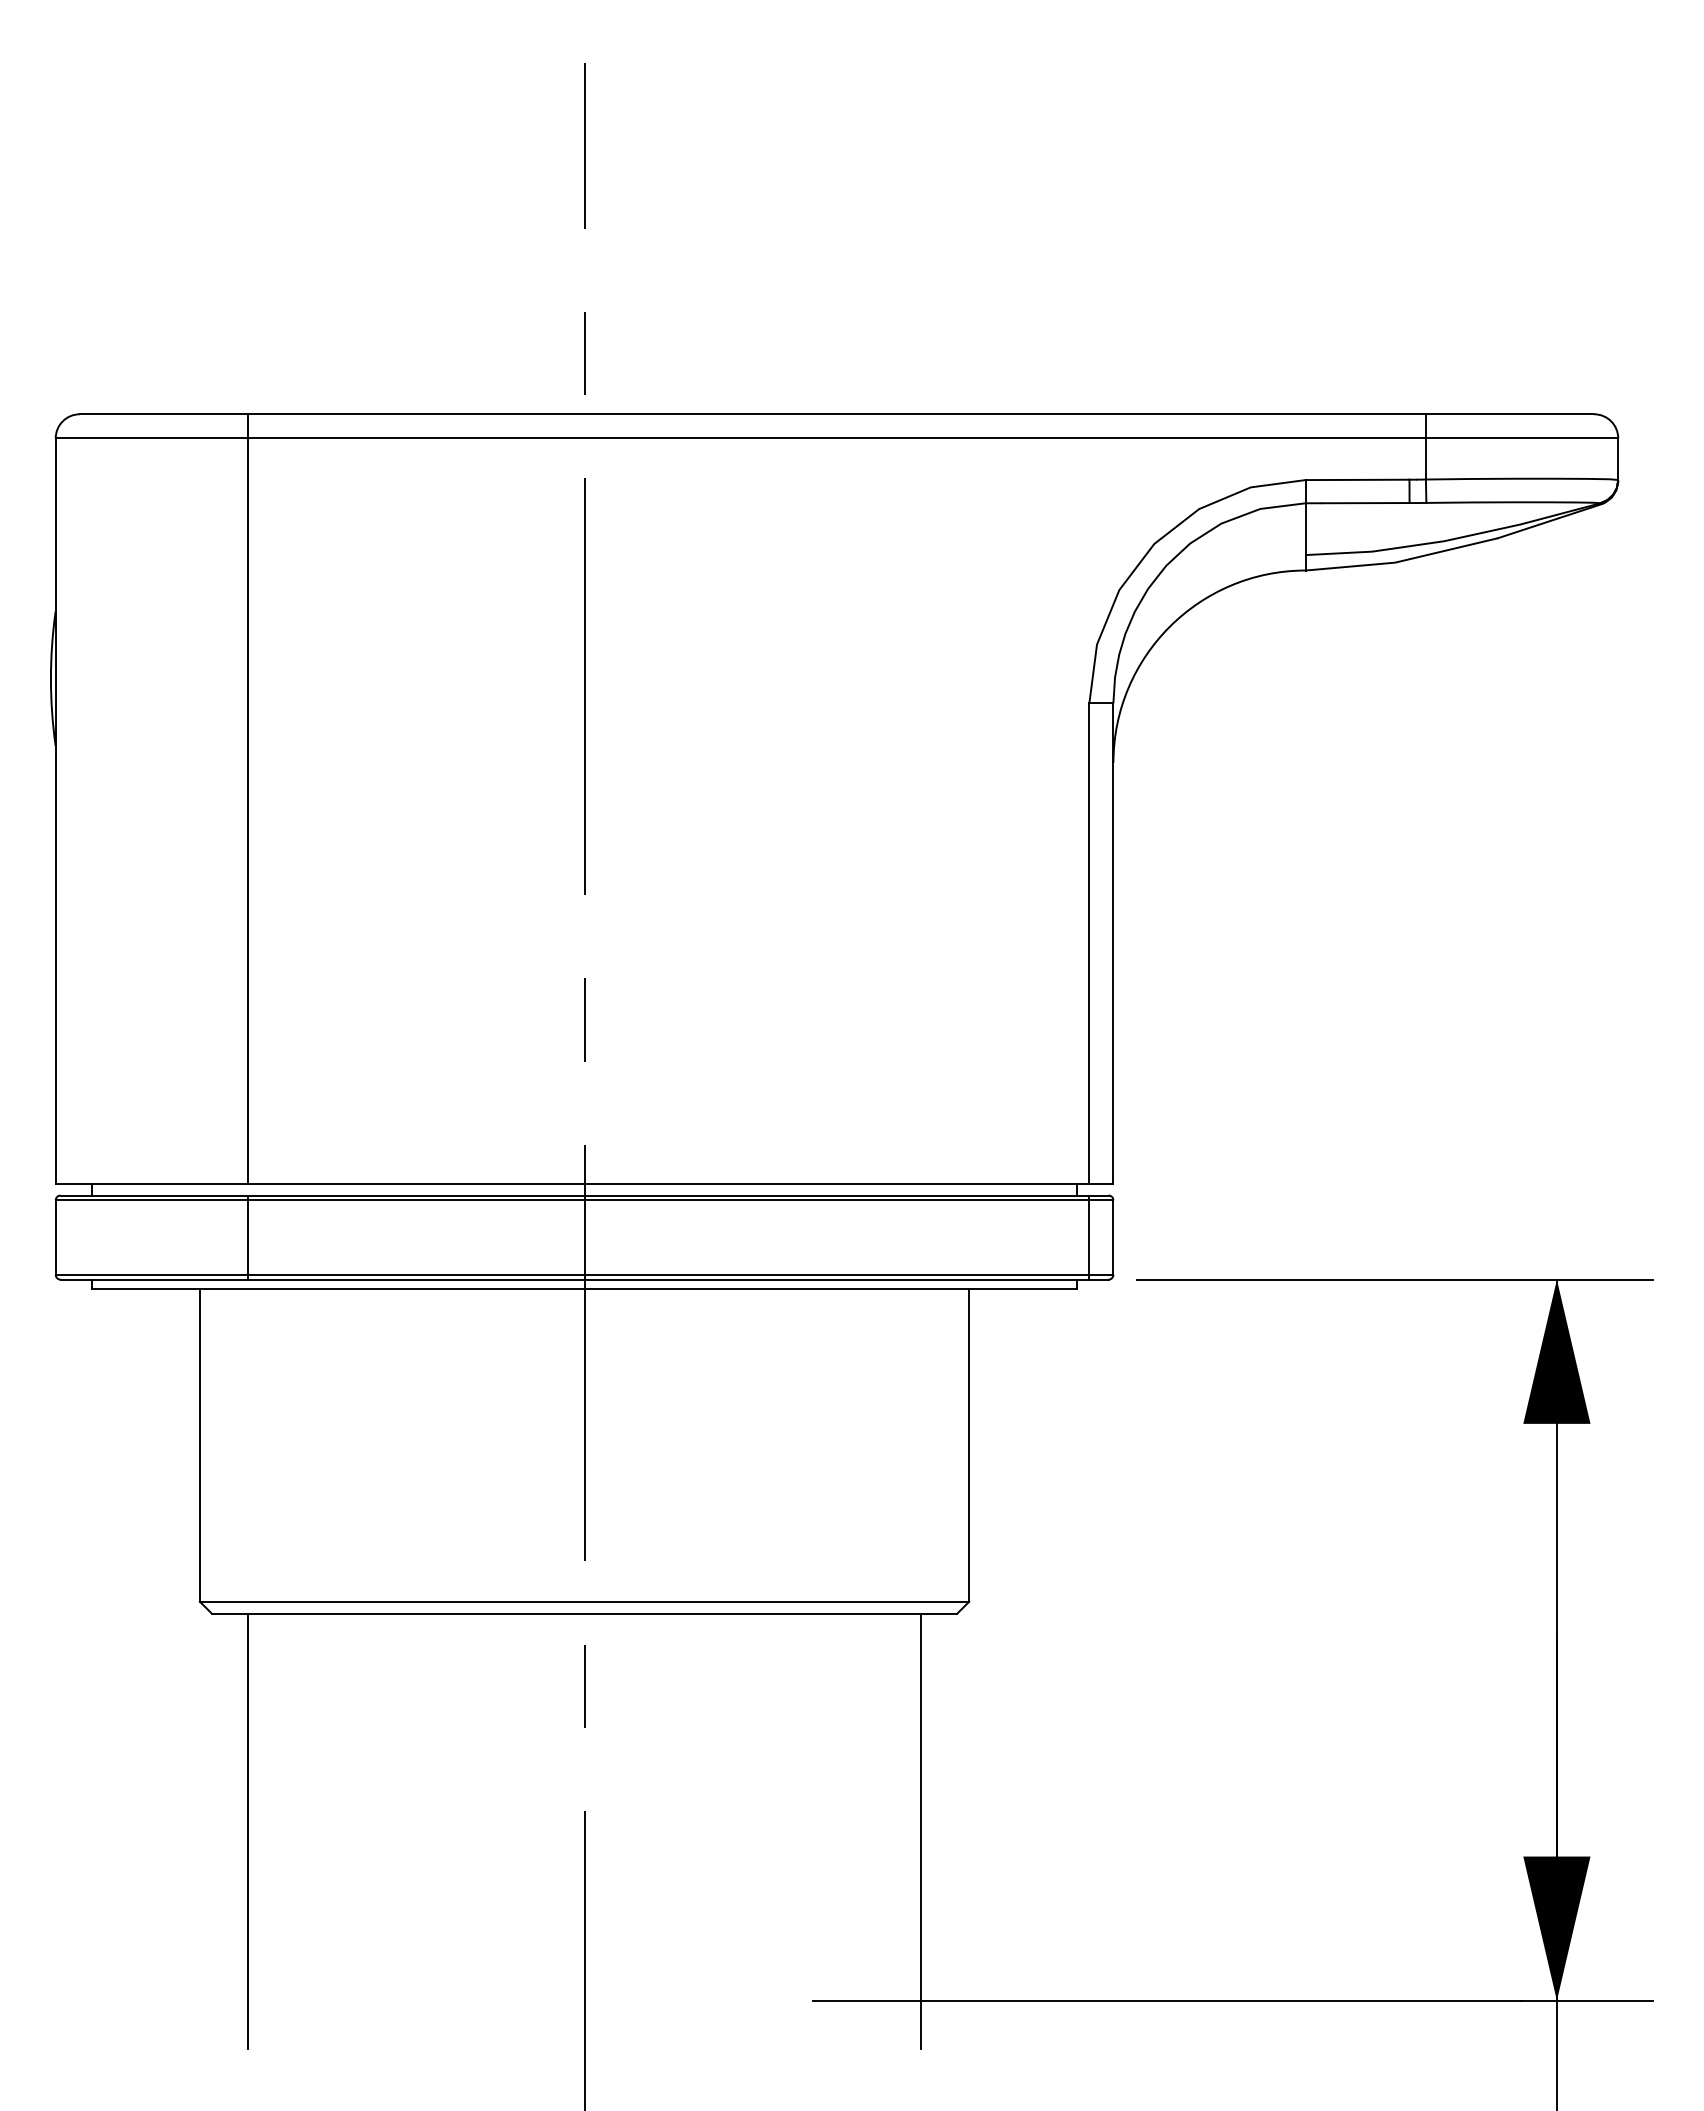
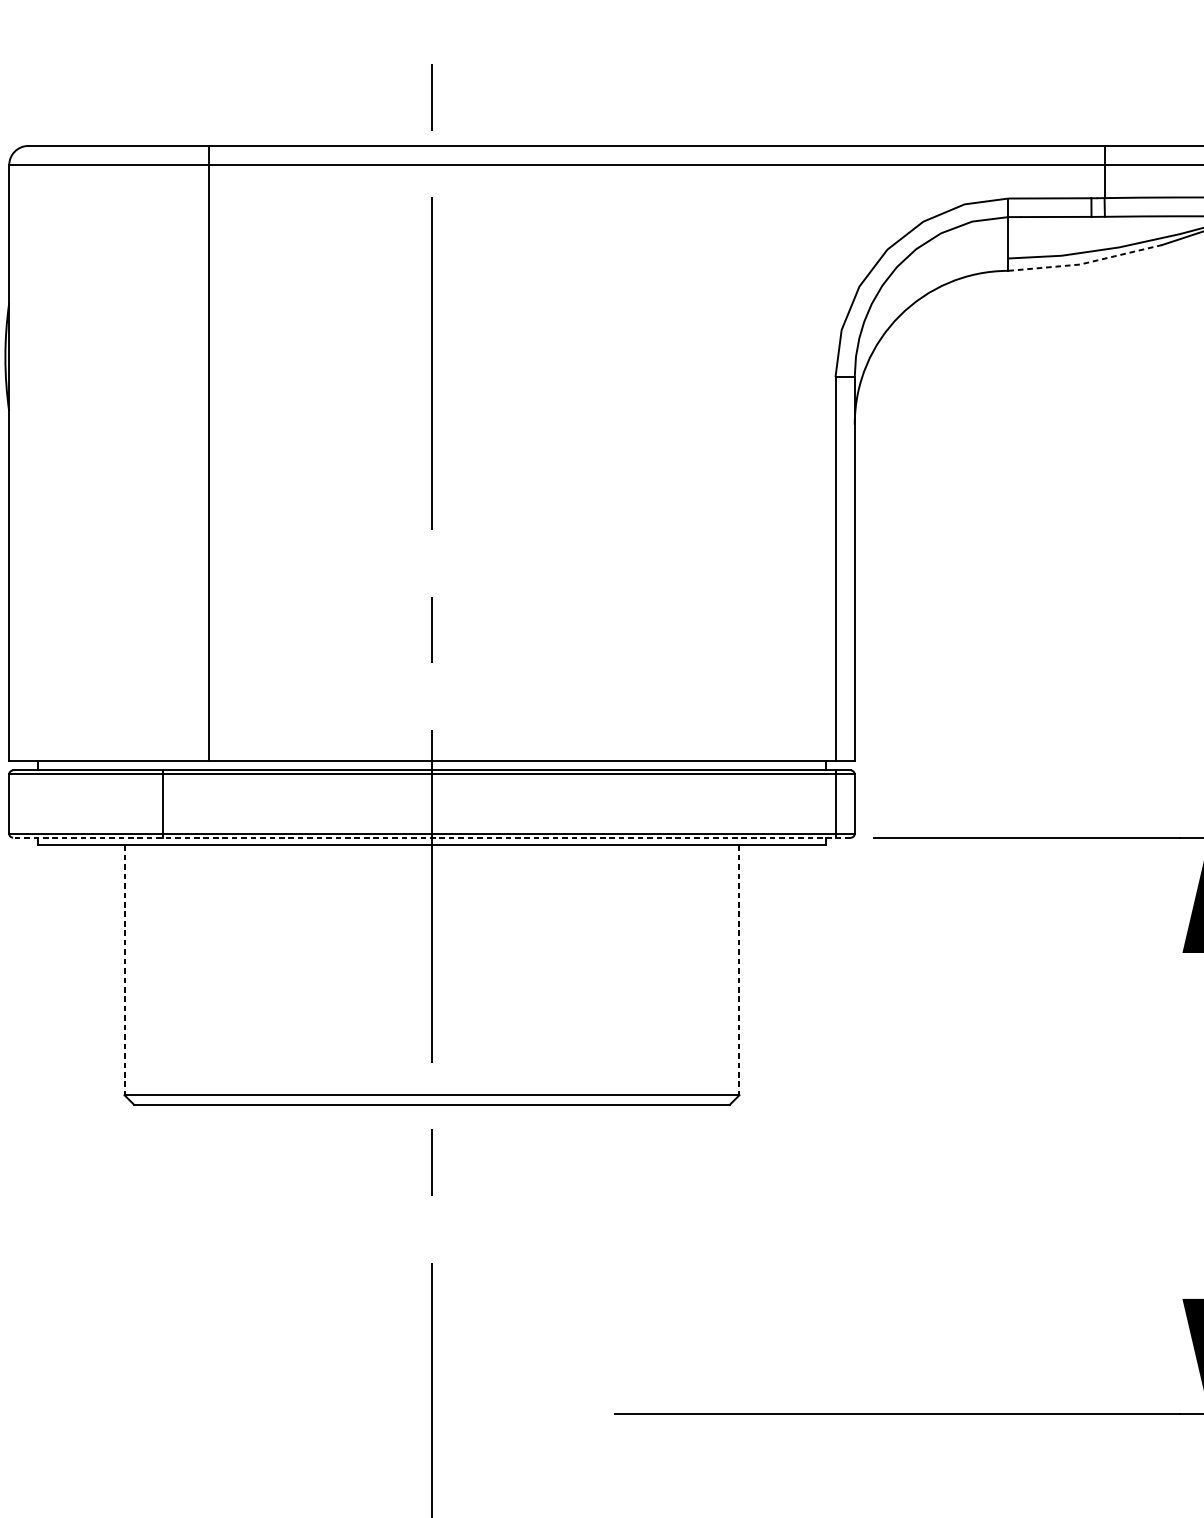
line: (1402, 560) -> (1085, 262), solid -> dashed
line: (248, 798) -> (209, 453), moved
line: (584, 1279) -> (431, 837), solid -> dashed
line: (199, 1446) -> (124, 971), solid -> dashed
line: (969, 1446) -> (739, 971), solid -> dashed
line: (248, 1830) -> (163, 1278), removed
line: (921, 1830) -> (701, 1278), removed

